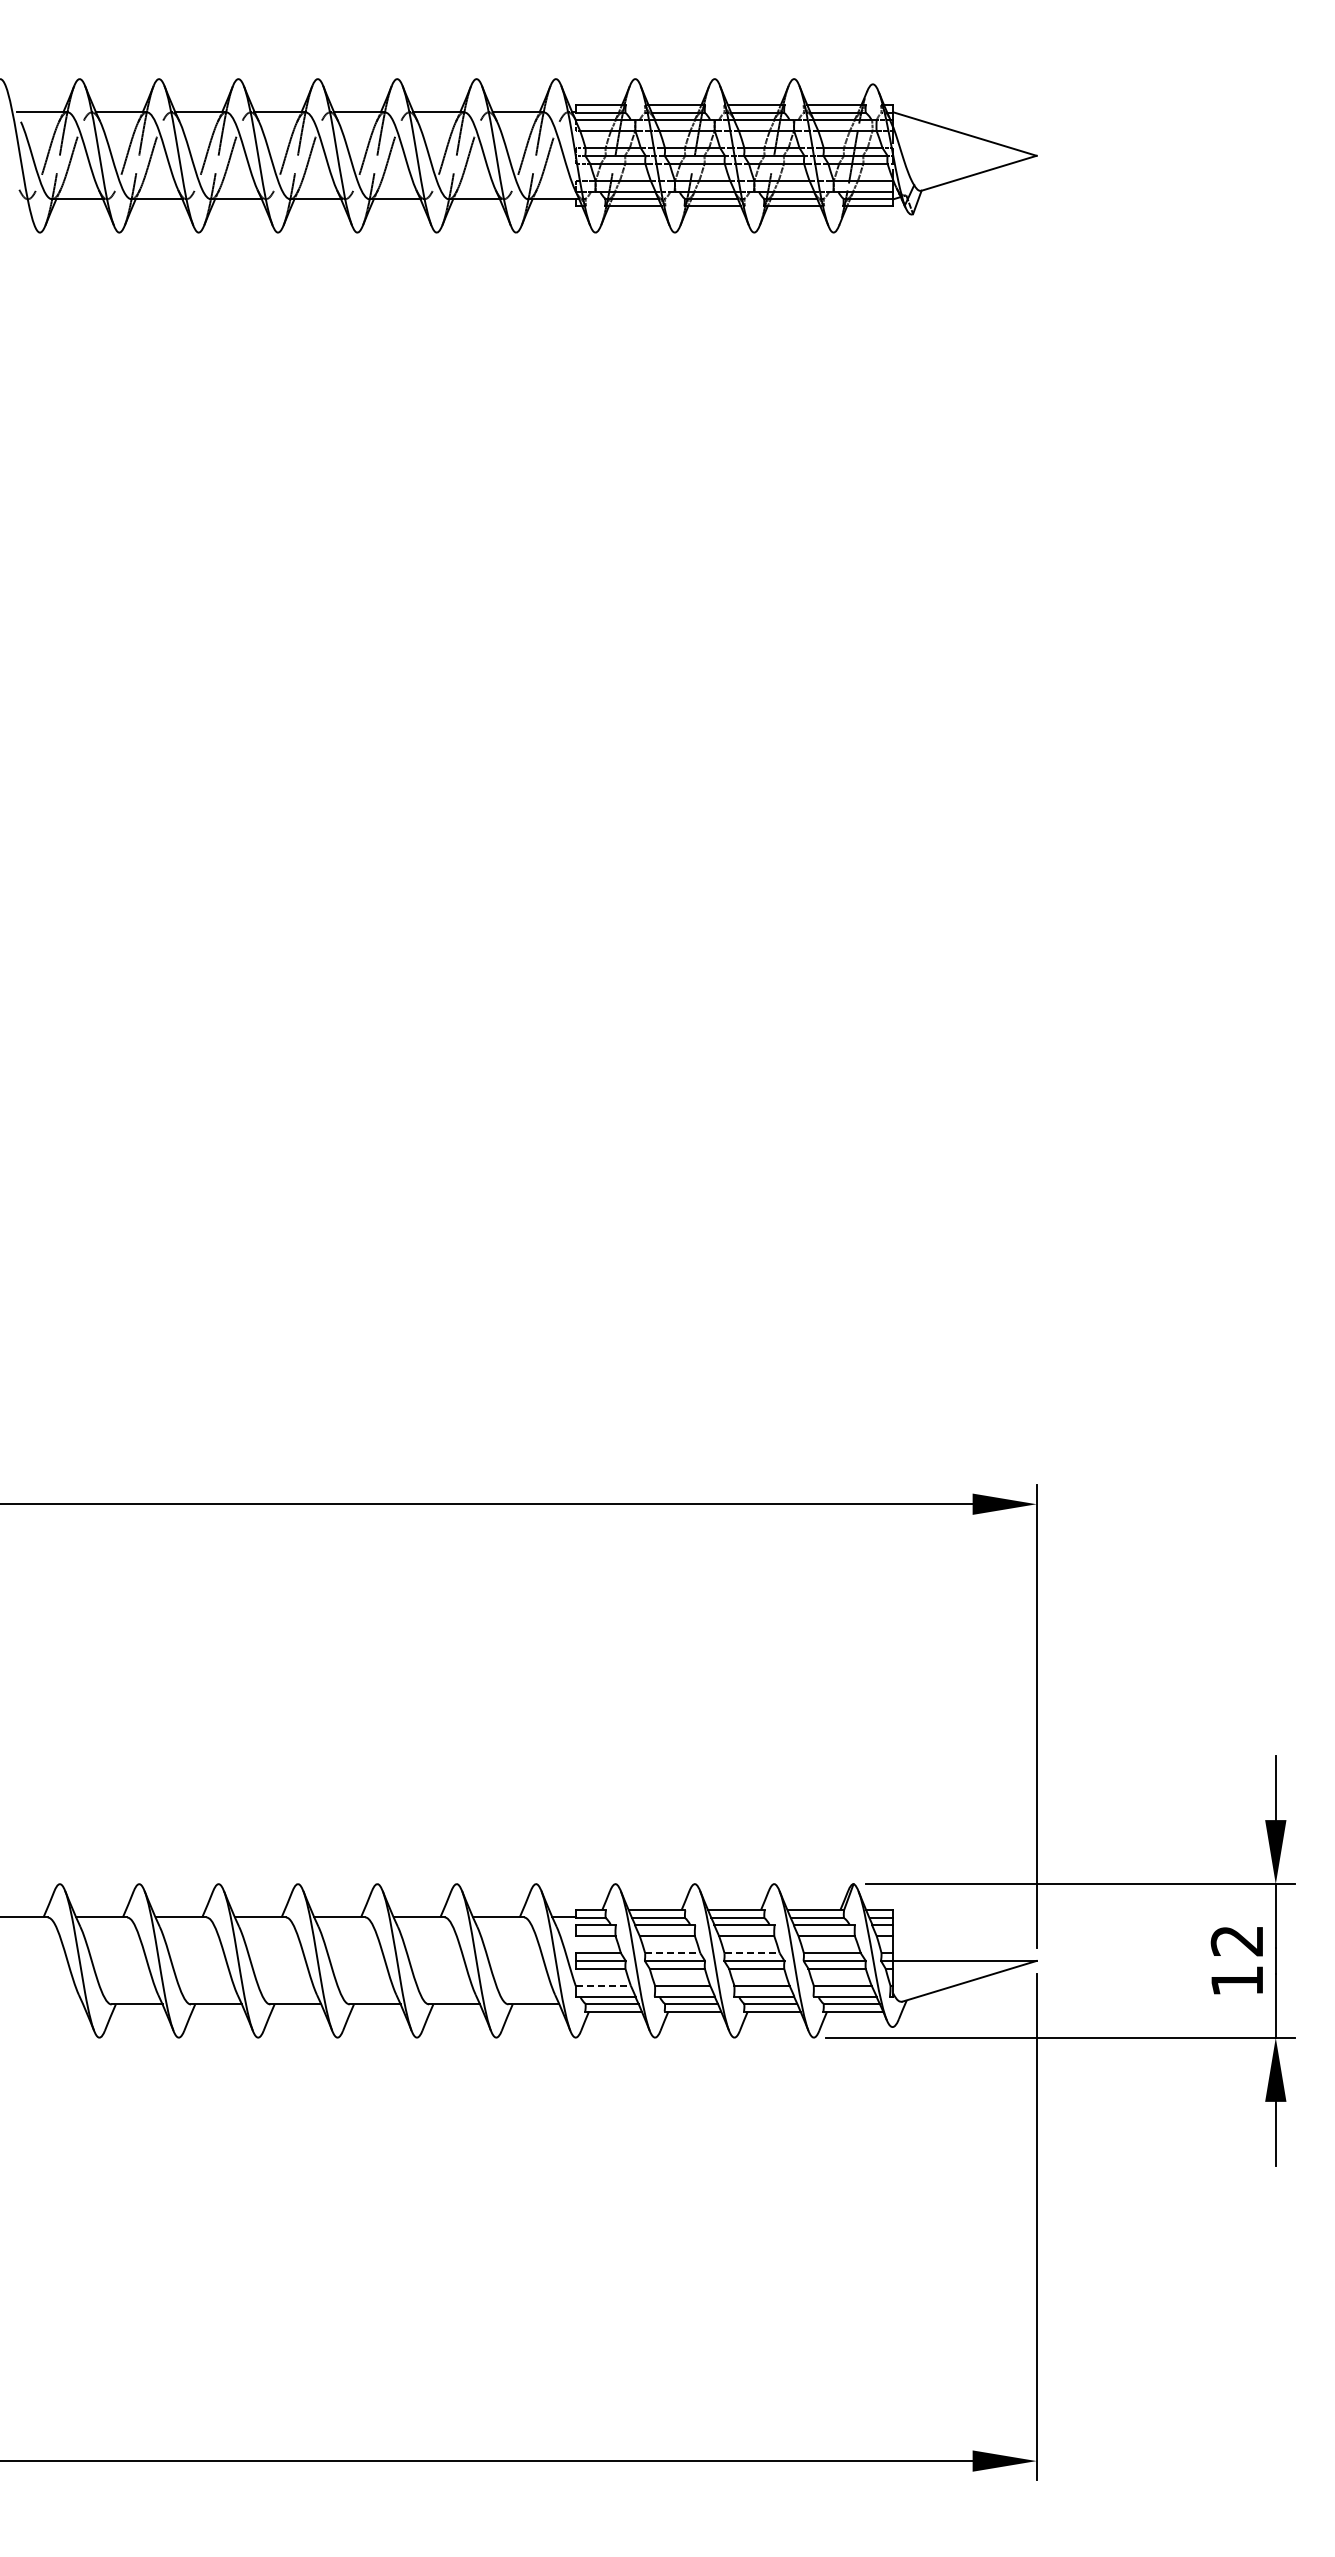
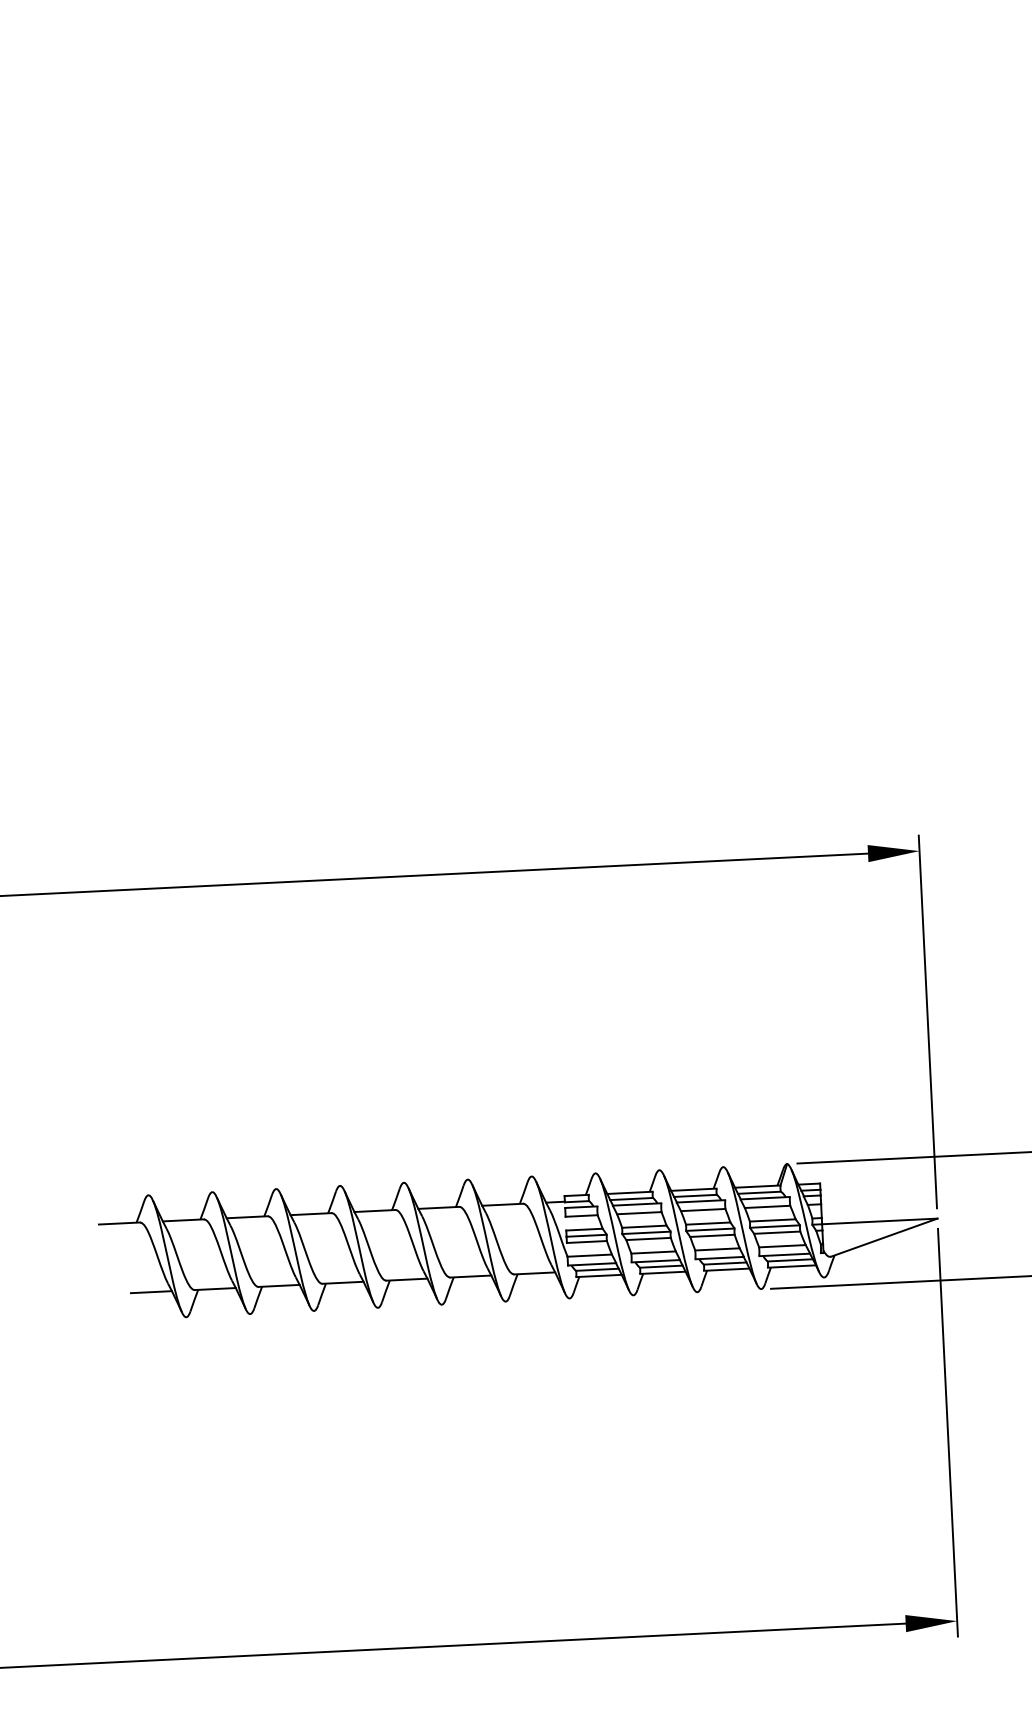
line: (672, 1953) -> (644, 1226), dashed -> solid
line: (752, 1953) -> (708, 1223), dashed -> solid
line: (603, 1985) -> (589, 1255), dashed -> solid
line: (57, 2004) -> (151, 1292), added

